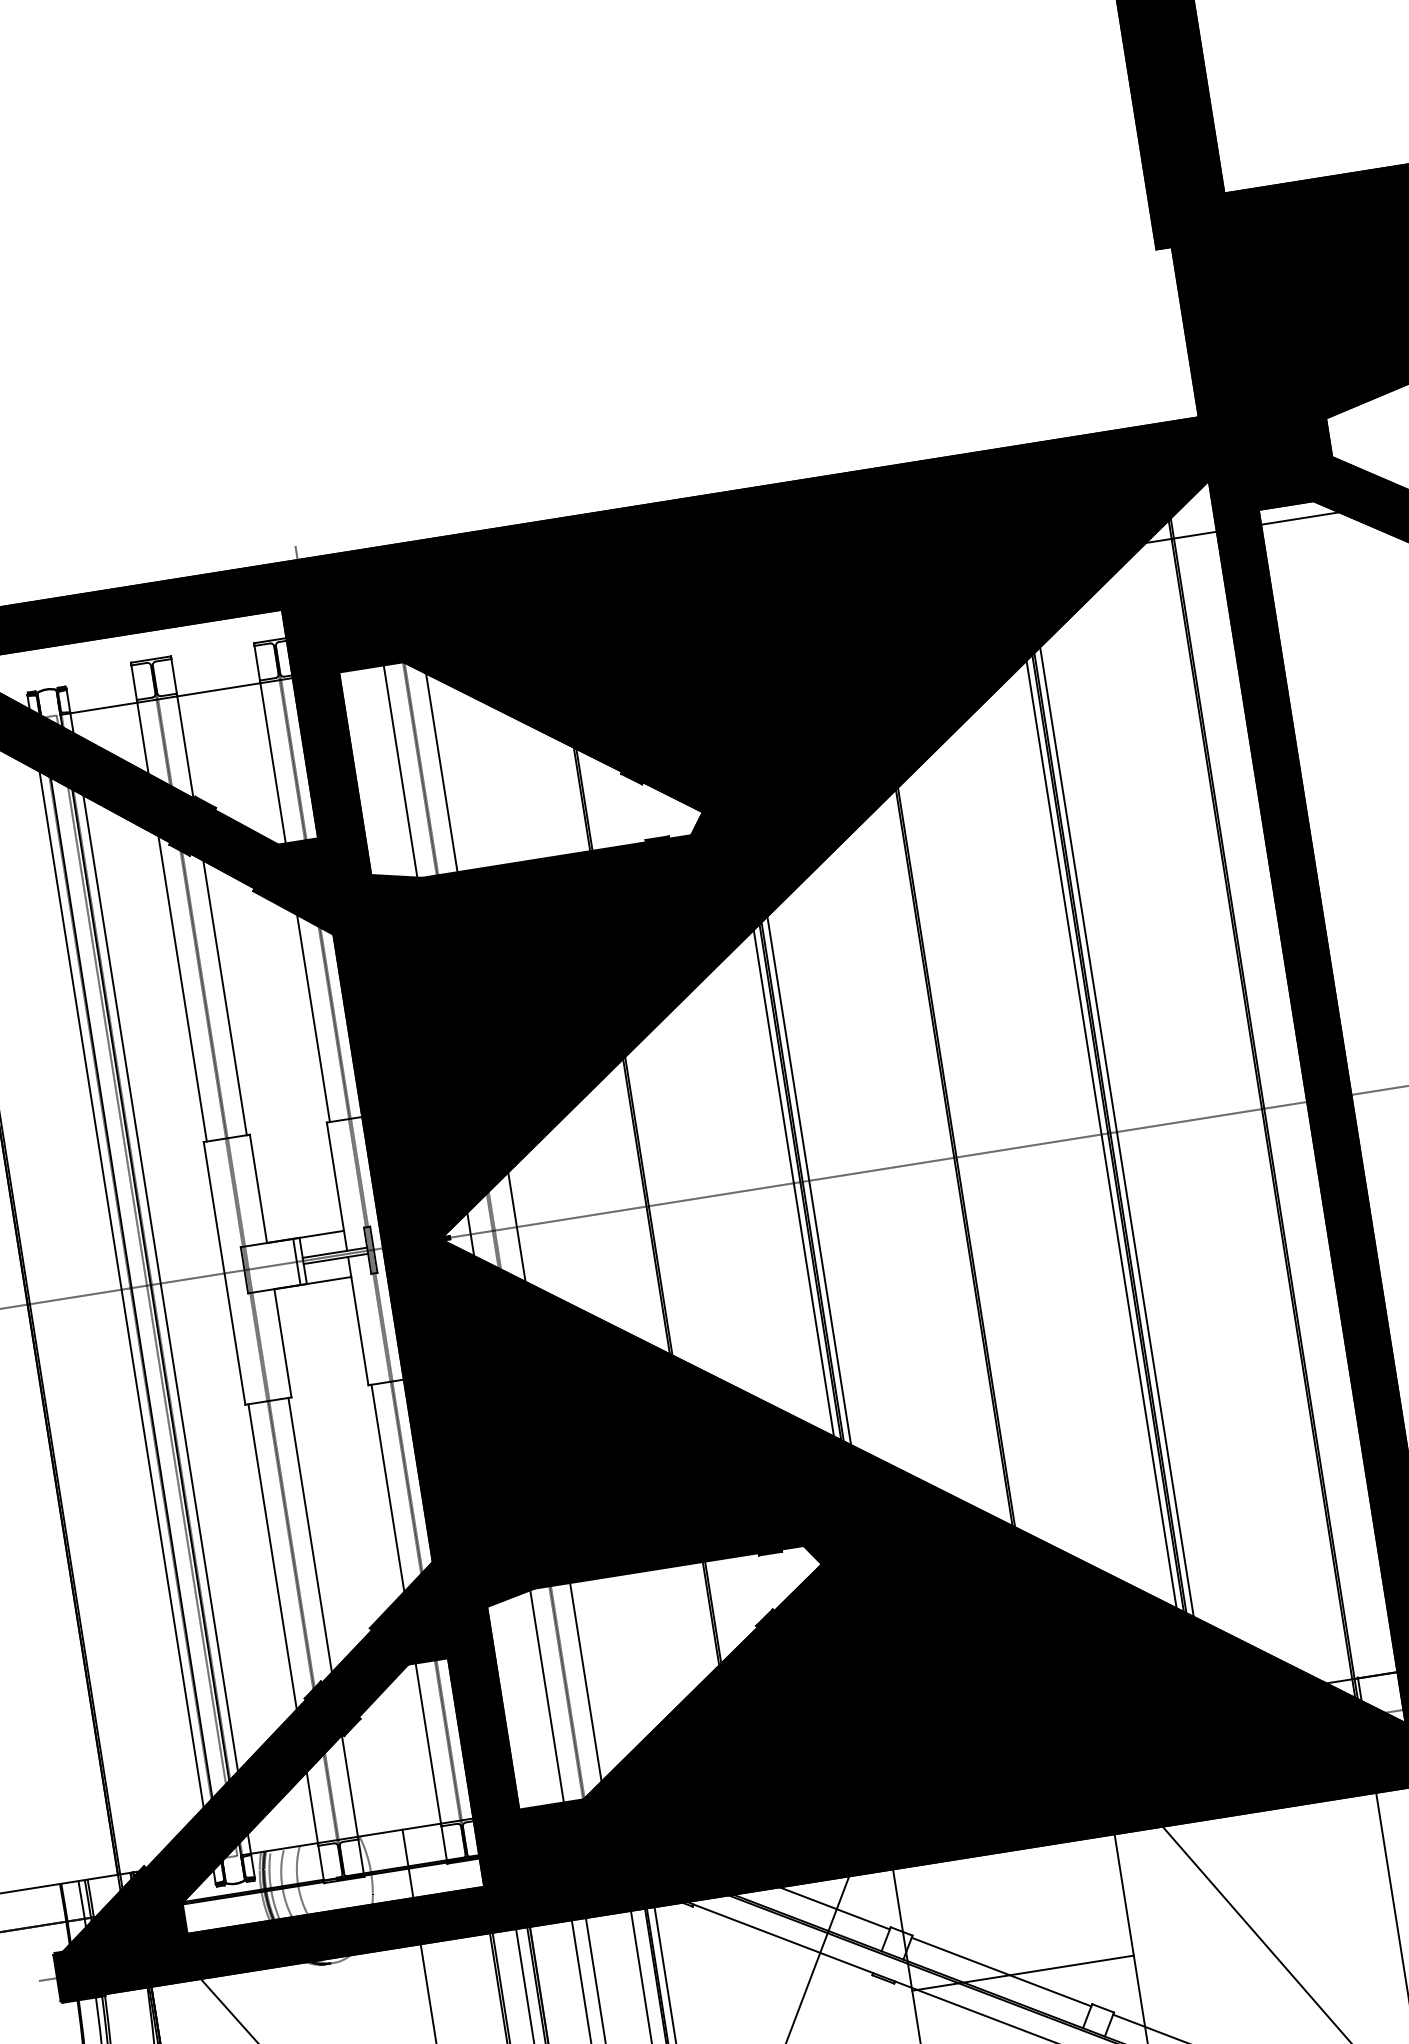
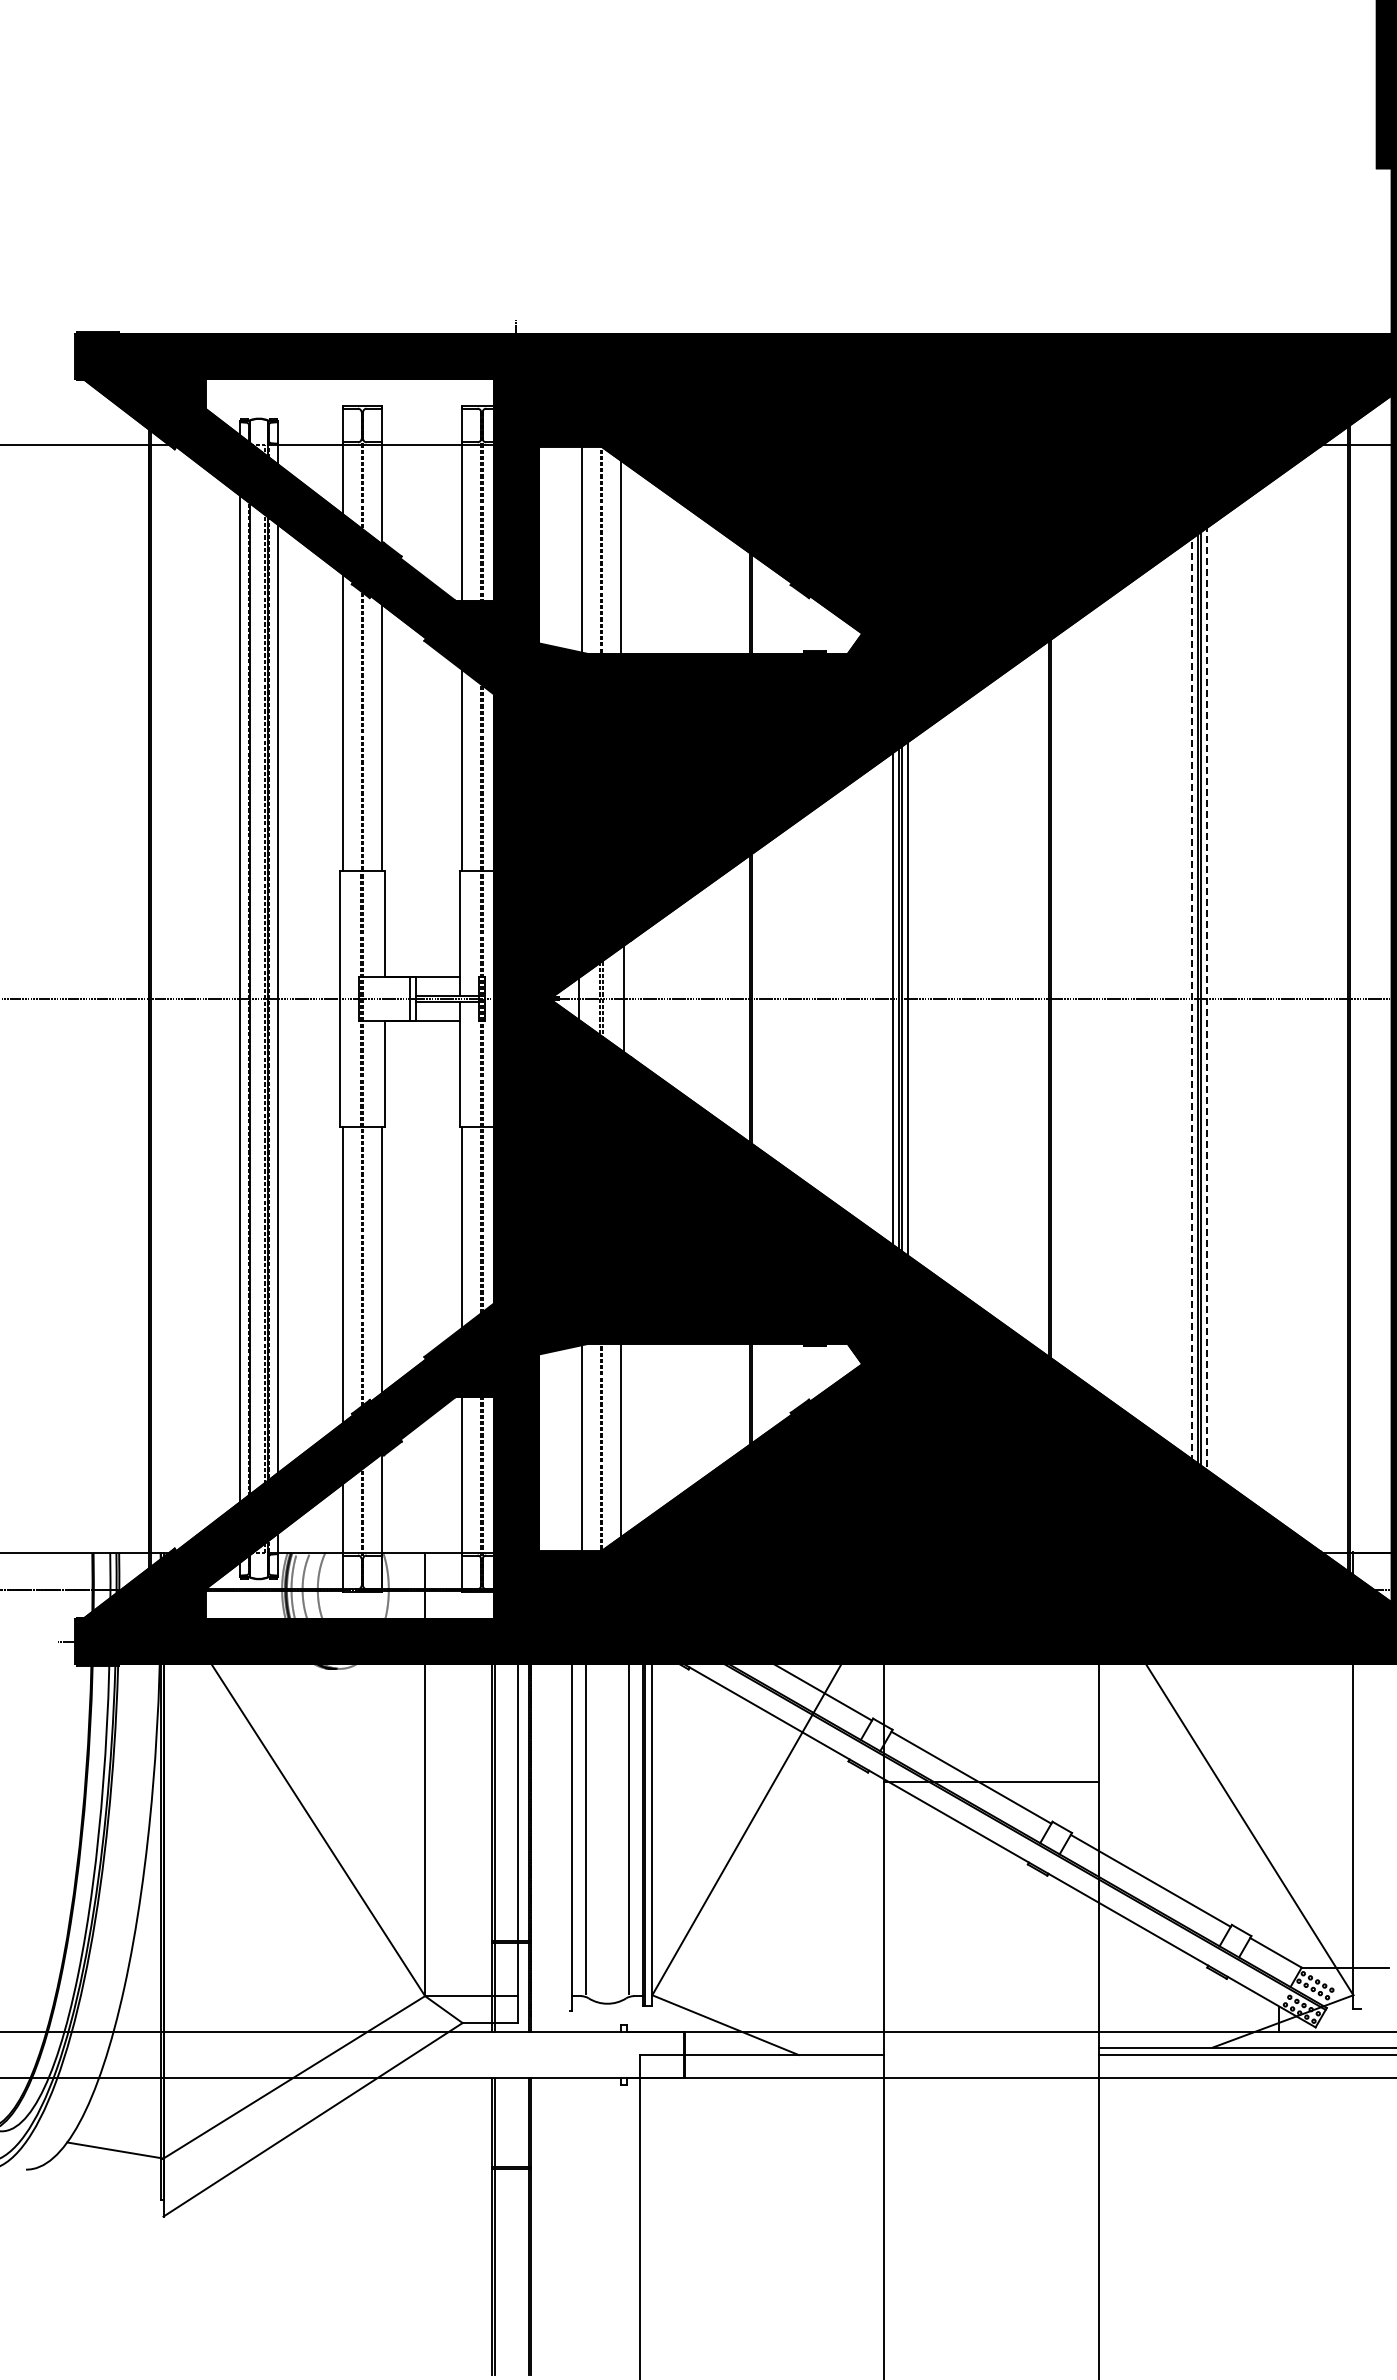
line: (1116, 1131) -> (1206, 998), solid -> dashed
line: (1101, 1135) -> (1191, 999), solid -> dashed

